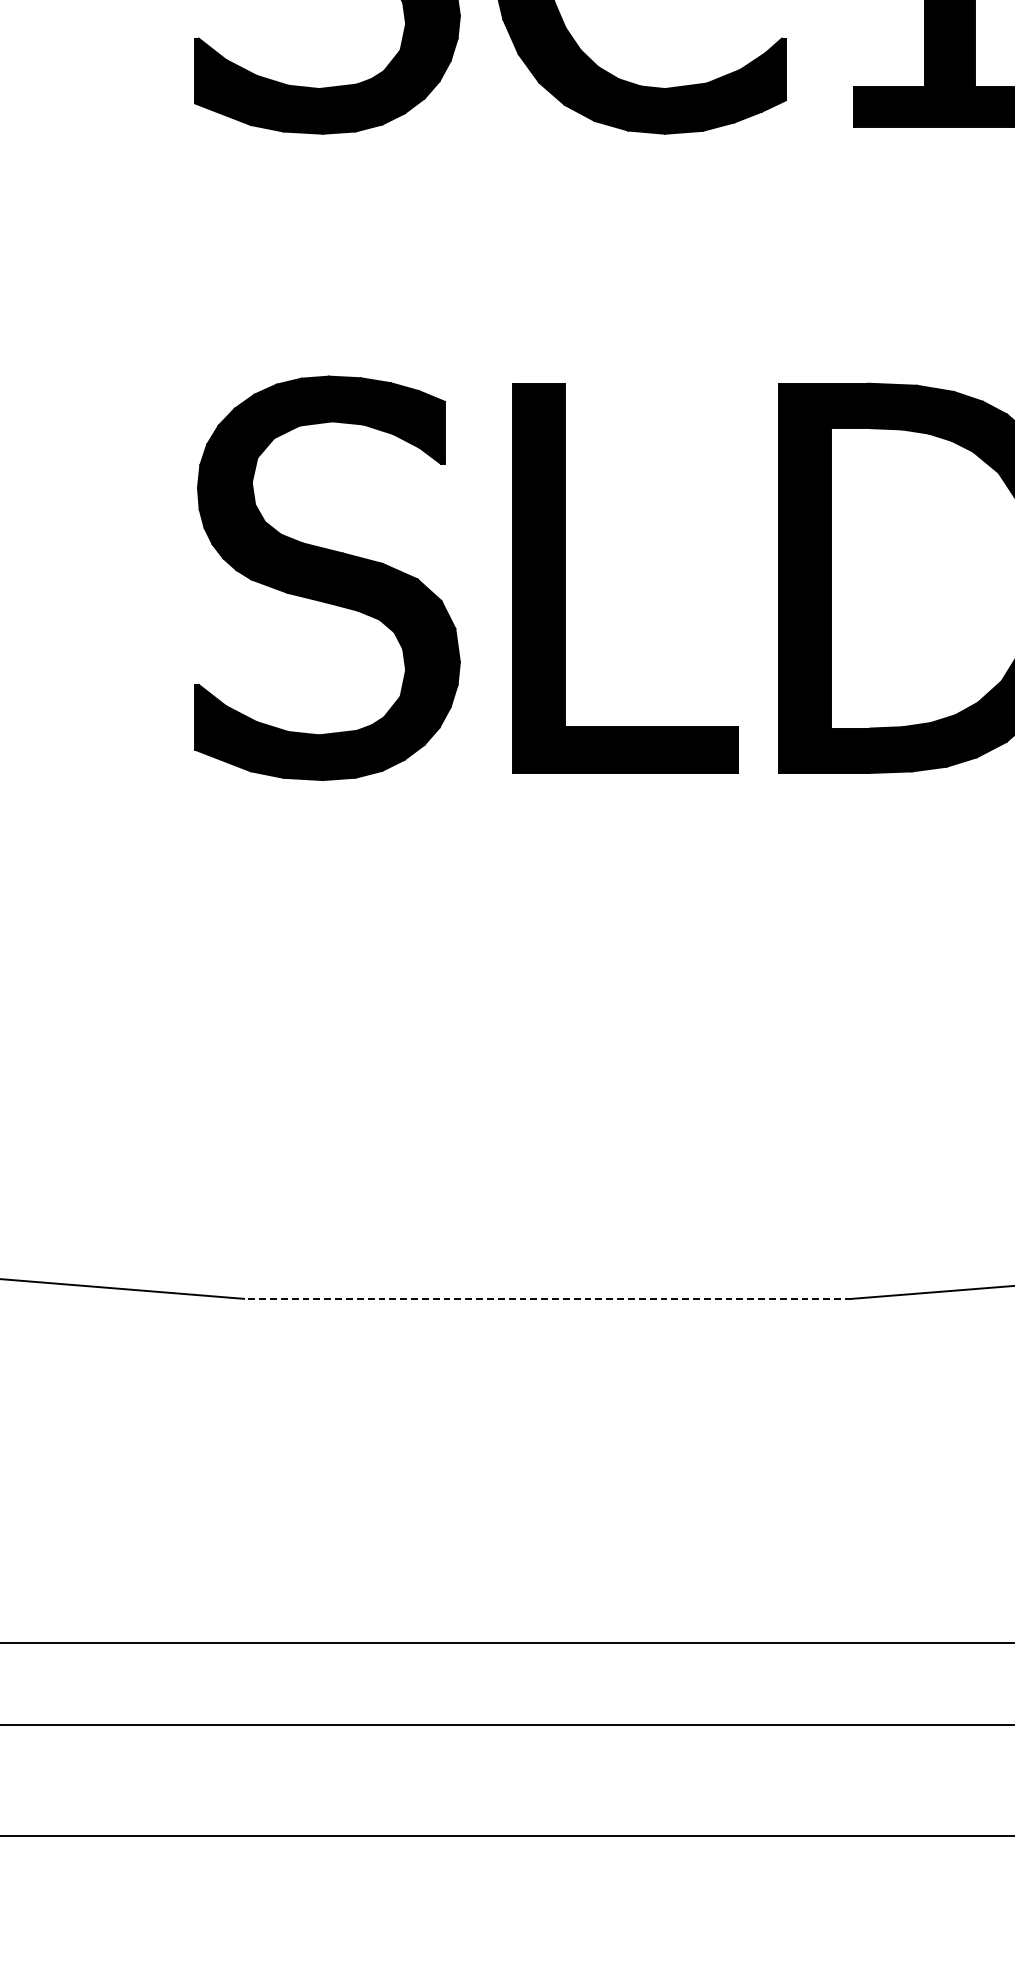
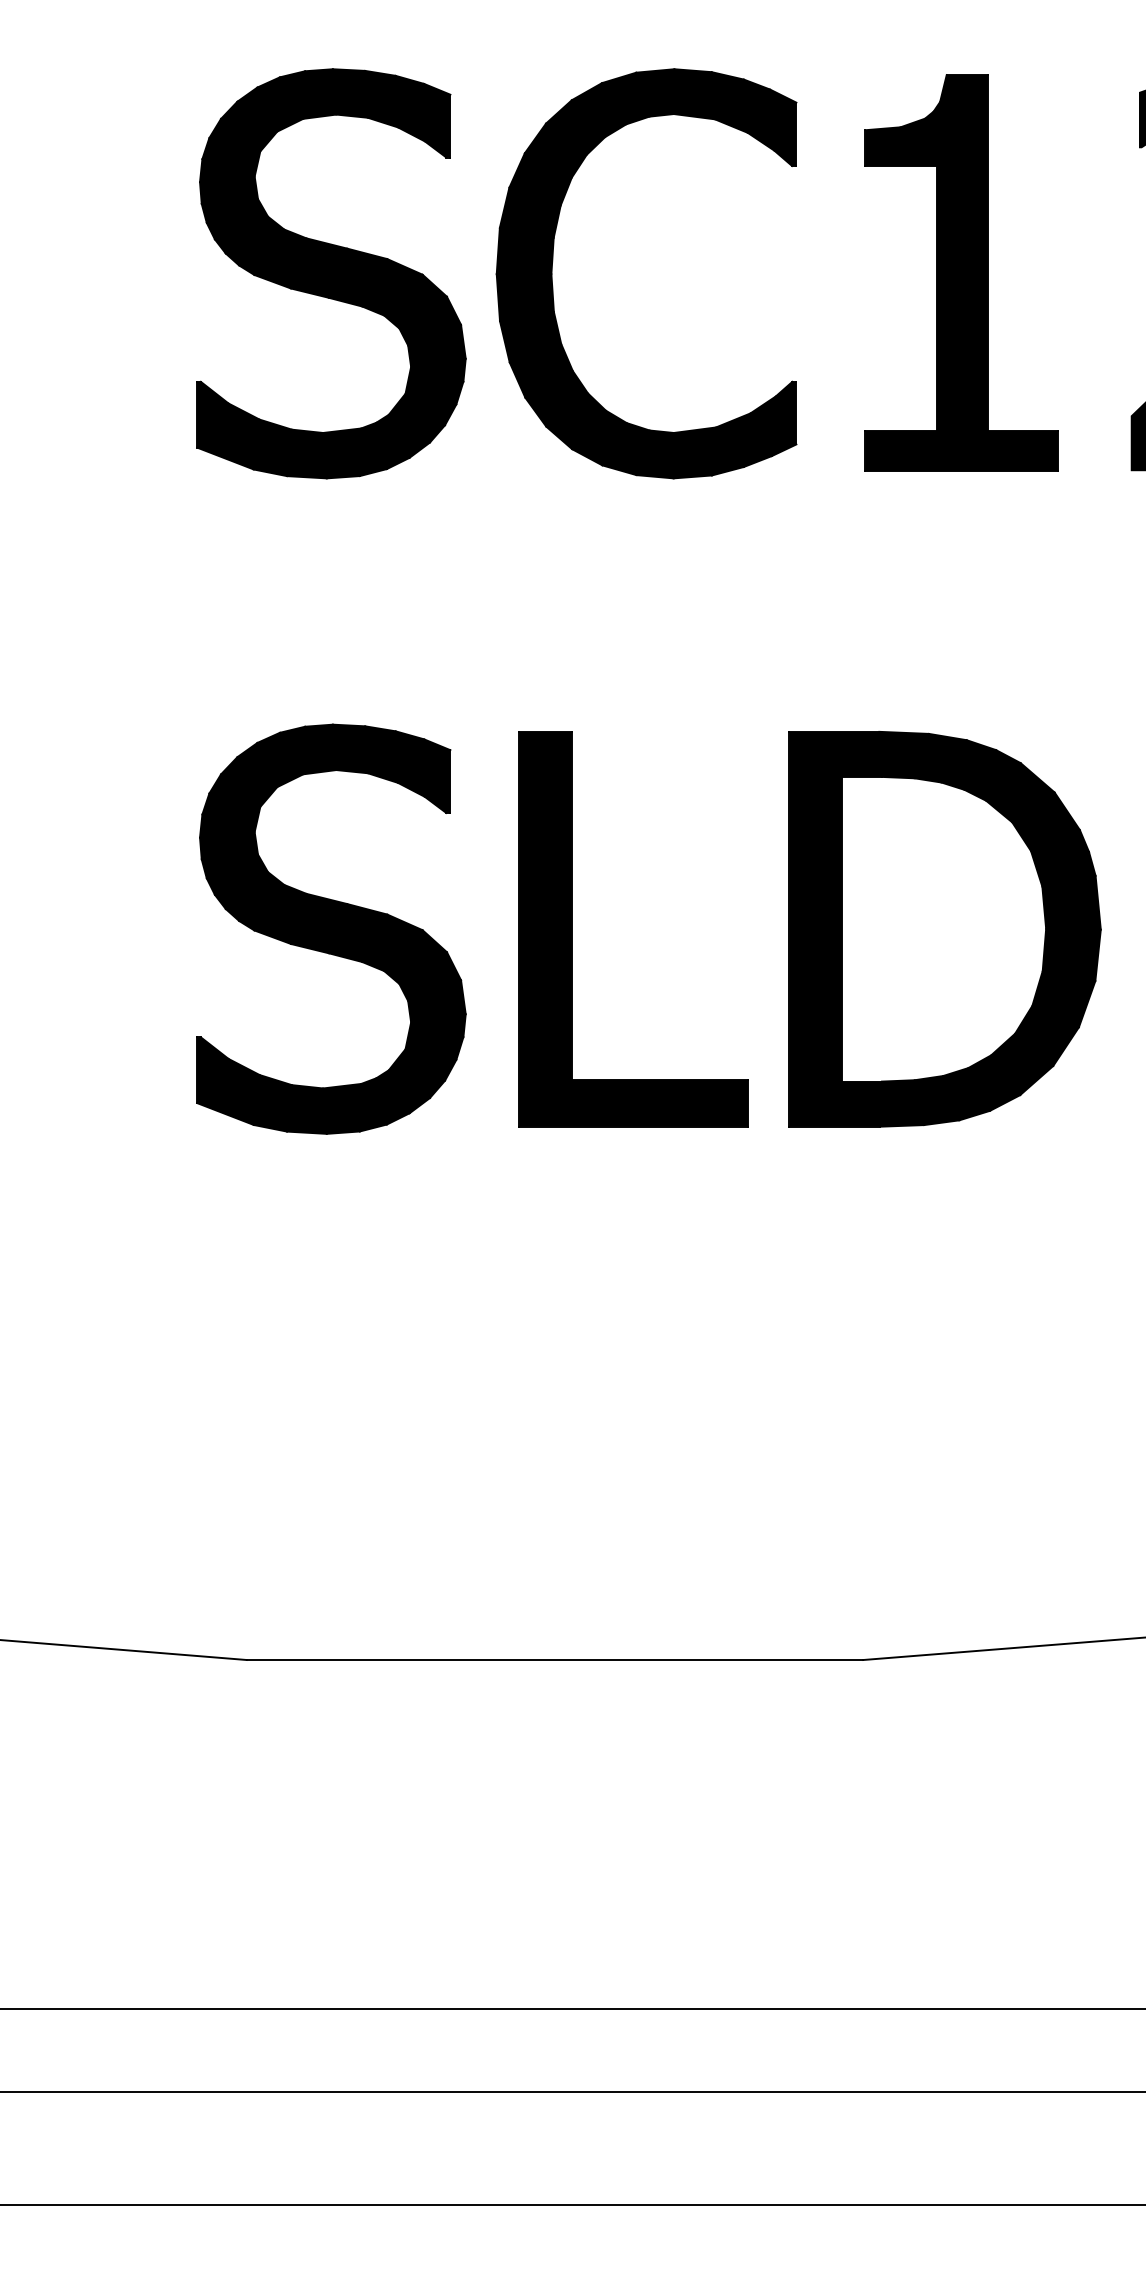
line: (547, 1299) -> (554, 1660), dashed -> solid

